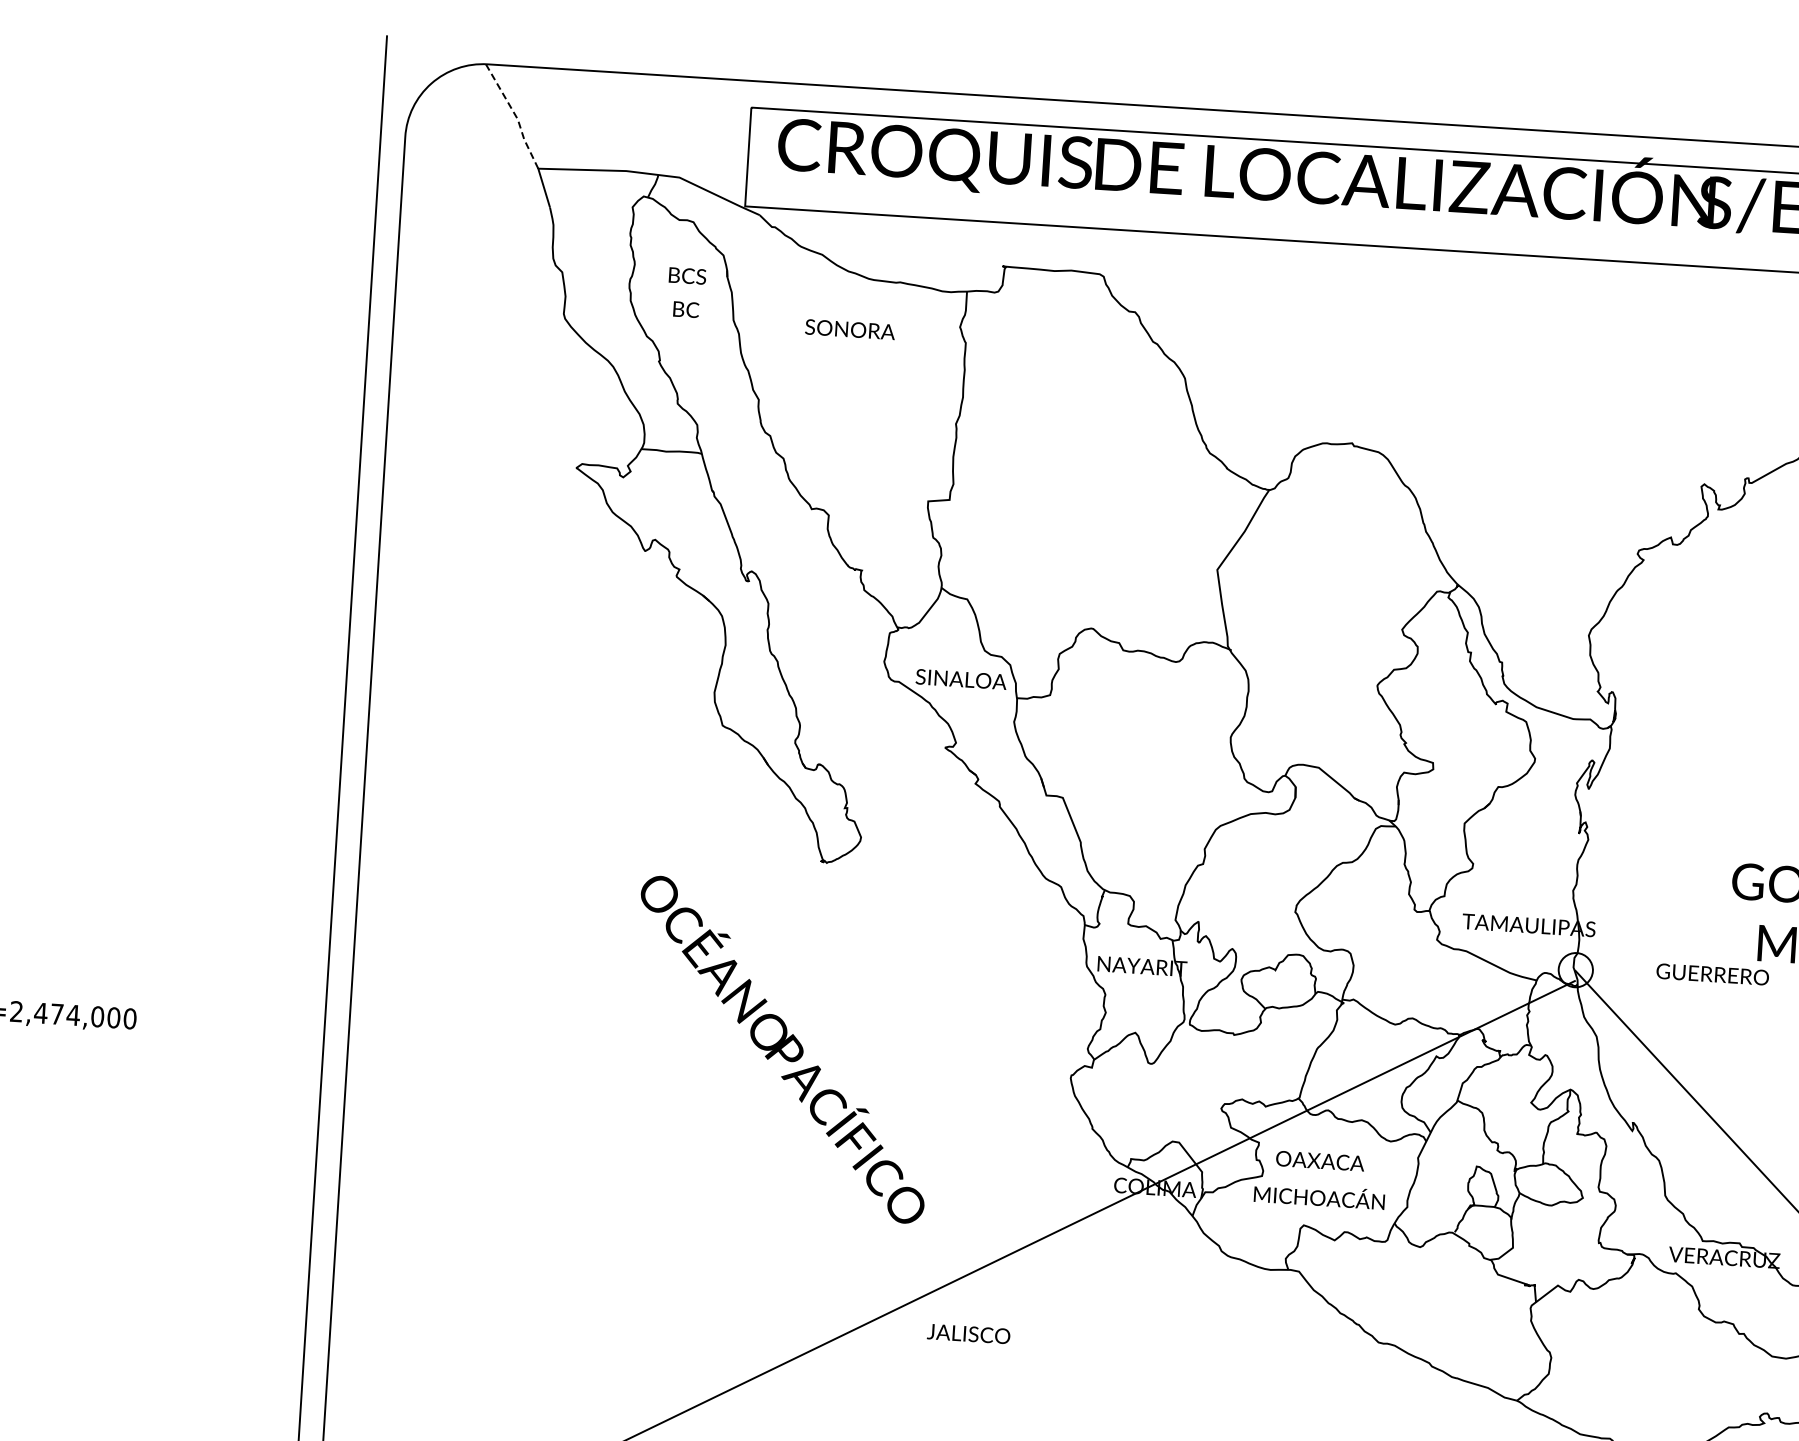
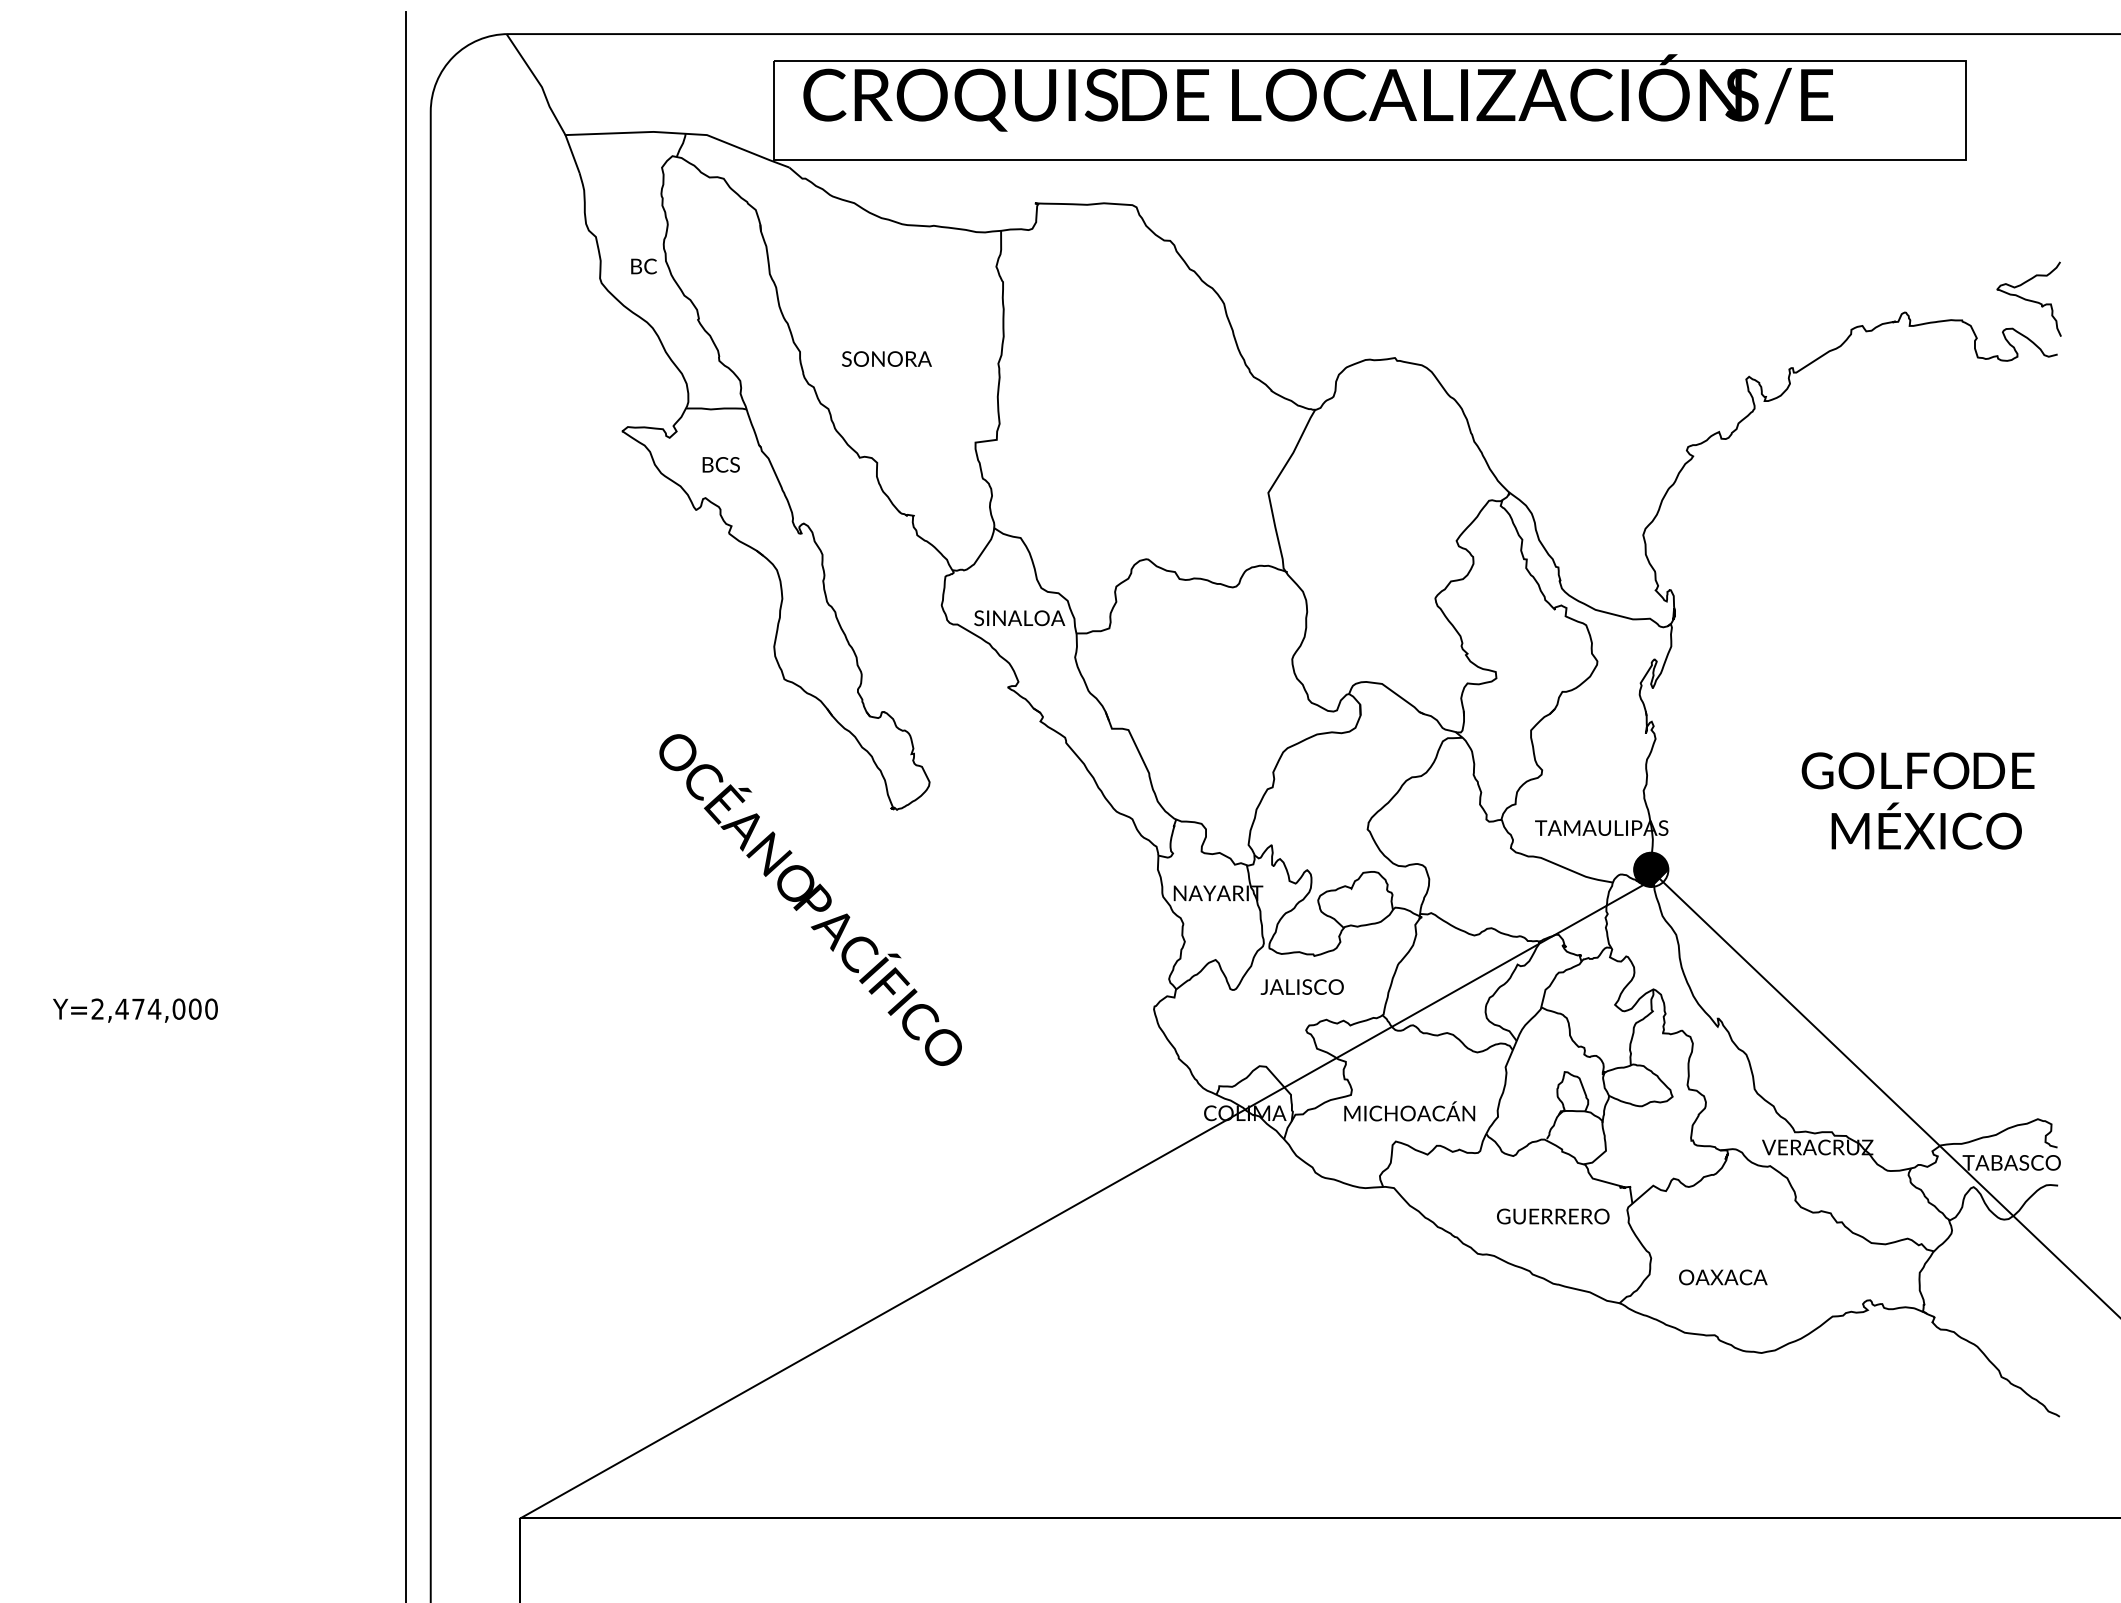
line: (515, 115) -> (539, 83), dashed -> solid
text: (686, 275) -> (720, 464), moved
text: (685, 309) -> (643, 266), moved
text: (849, 329) -> (886, 358), moved
hatch: (1576, 969) -> (1651, 869), added
text: (1713, 974) -> (1553, 1216), moved
text: (782, 1049) -> (810, 899), moved
text: (1320, 1161) -> (1723, 1277), moved
text: (968, 1333) -> (1301, 986), moved

